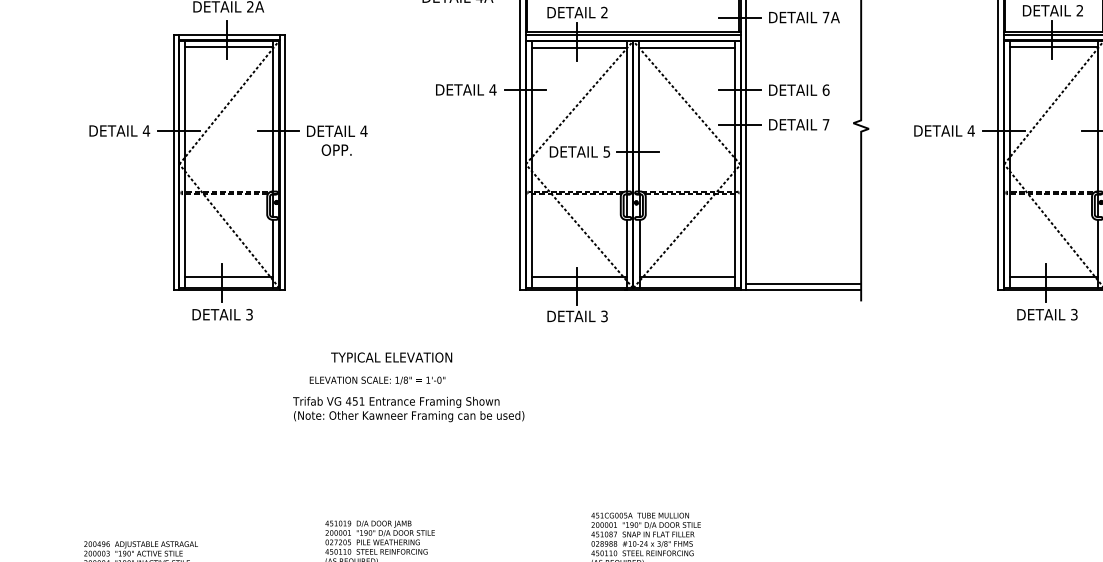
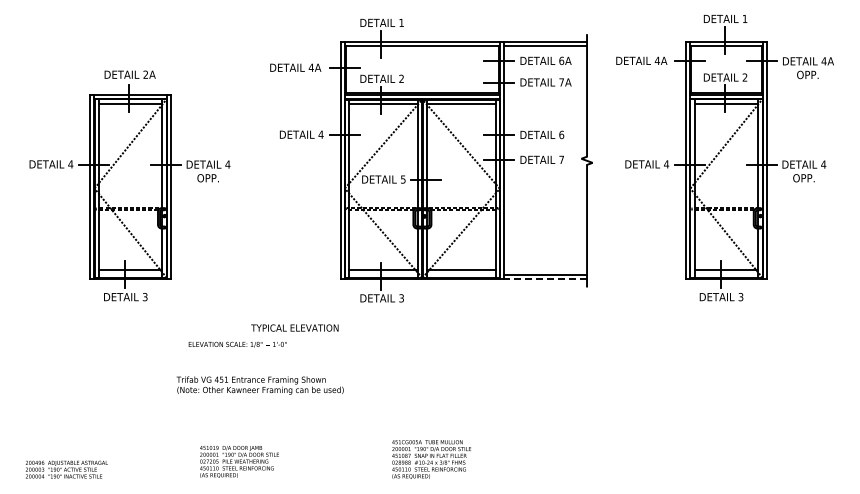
line: (803, 290) -> (545, 279), solid -> dashed
text: (391, 356) -> (294, 327), moved
text: (407, 409) -> (259, 385), moved

